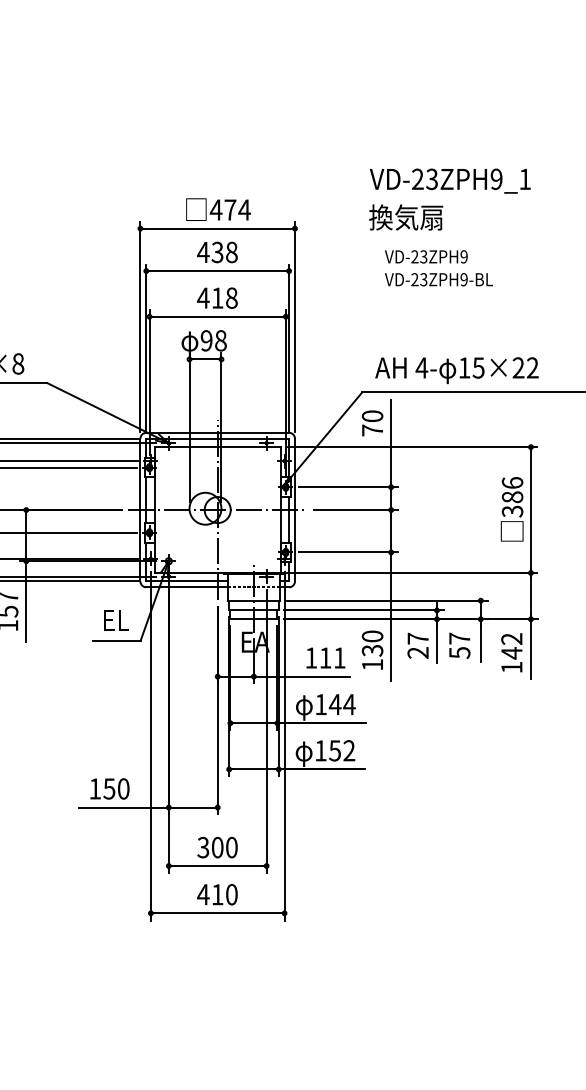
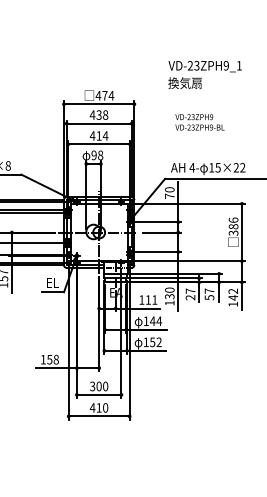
text: (448, 200) -> (204, 75), moved
text: (231, 297) -> (105, 135), 418 -> 414
text: (121, 790) -> (55, 360), 150 -> 158

